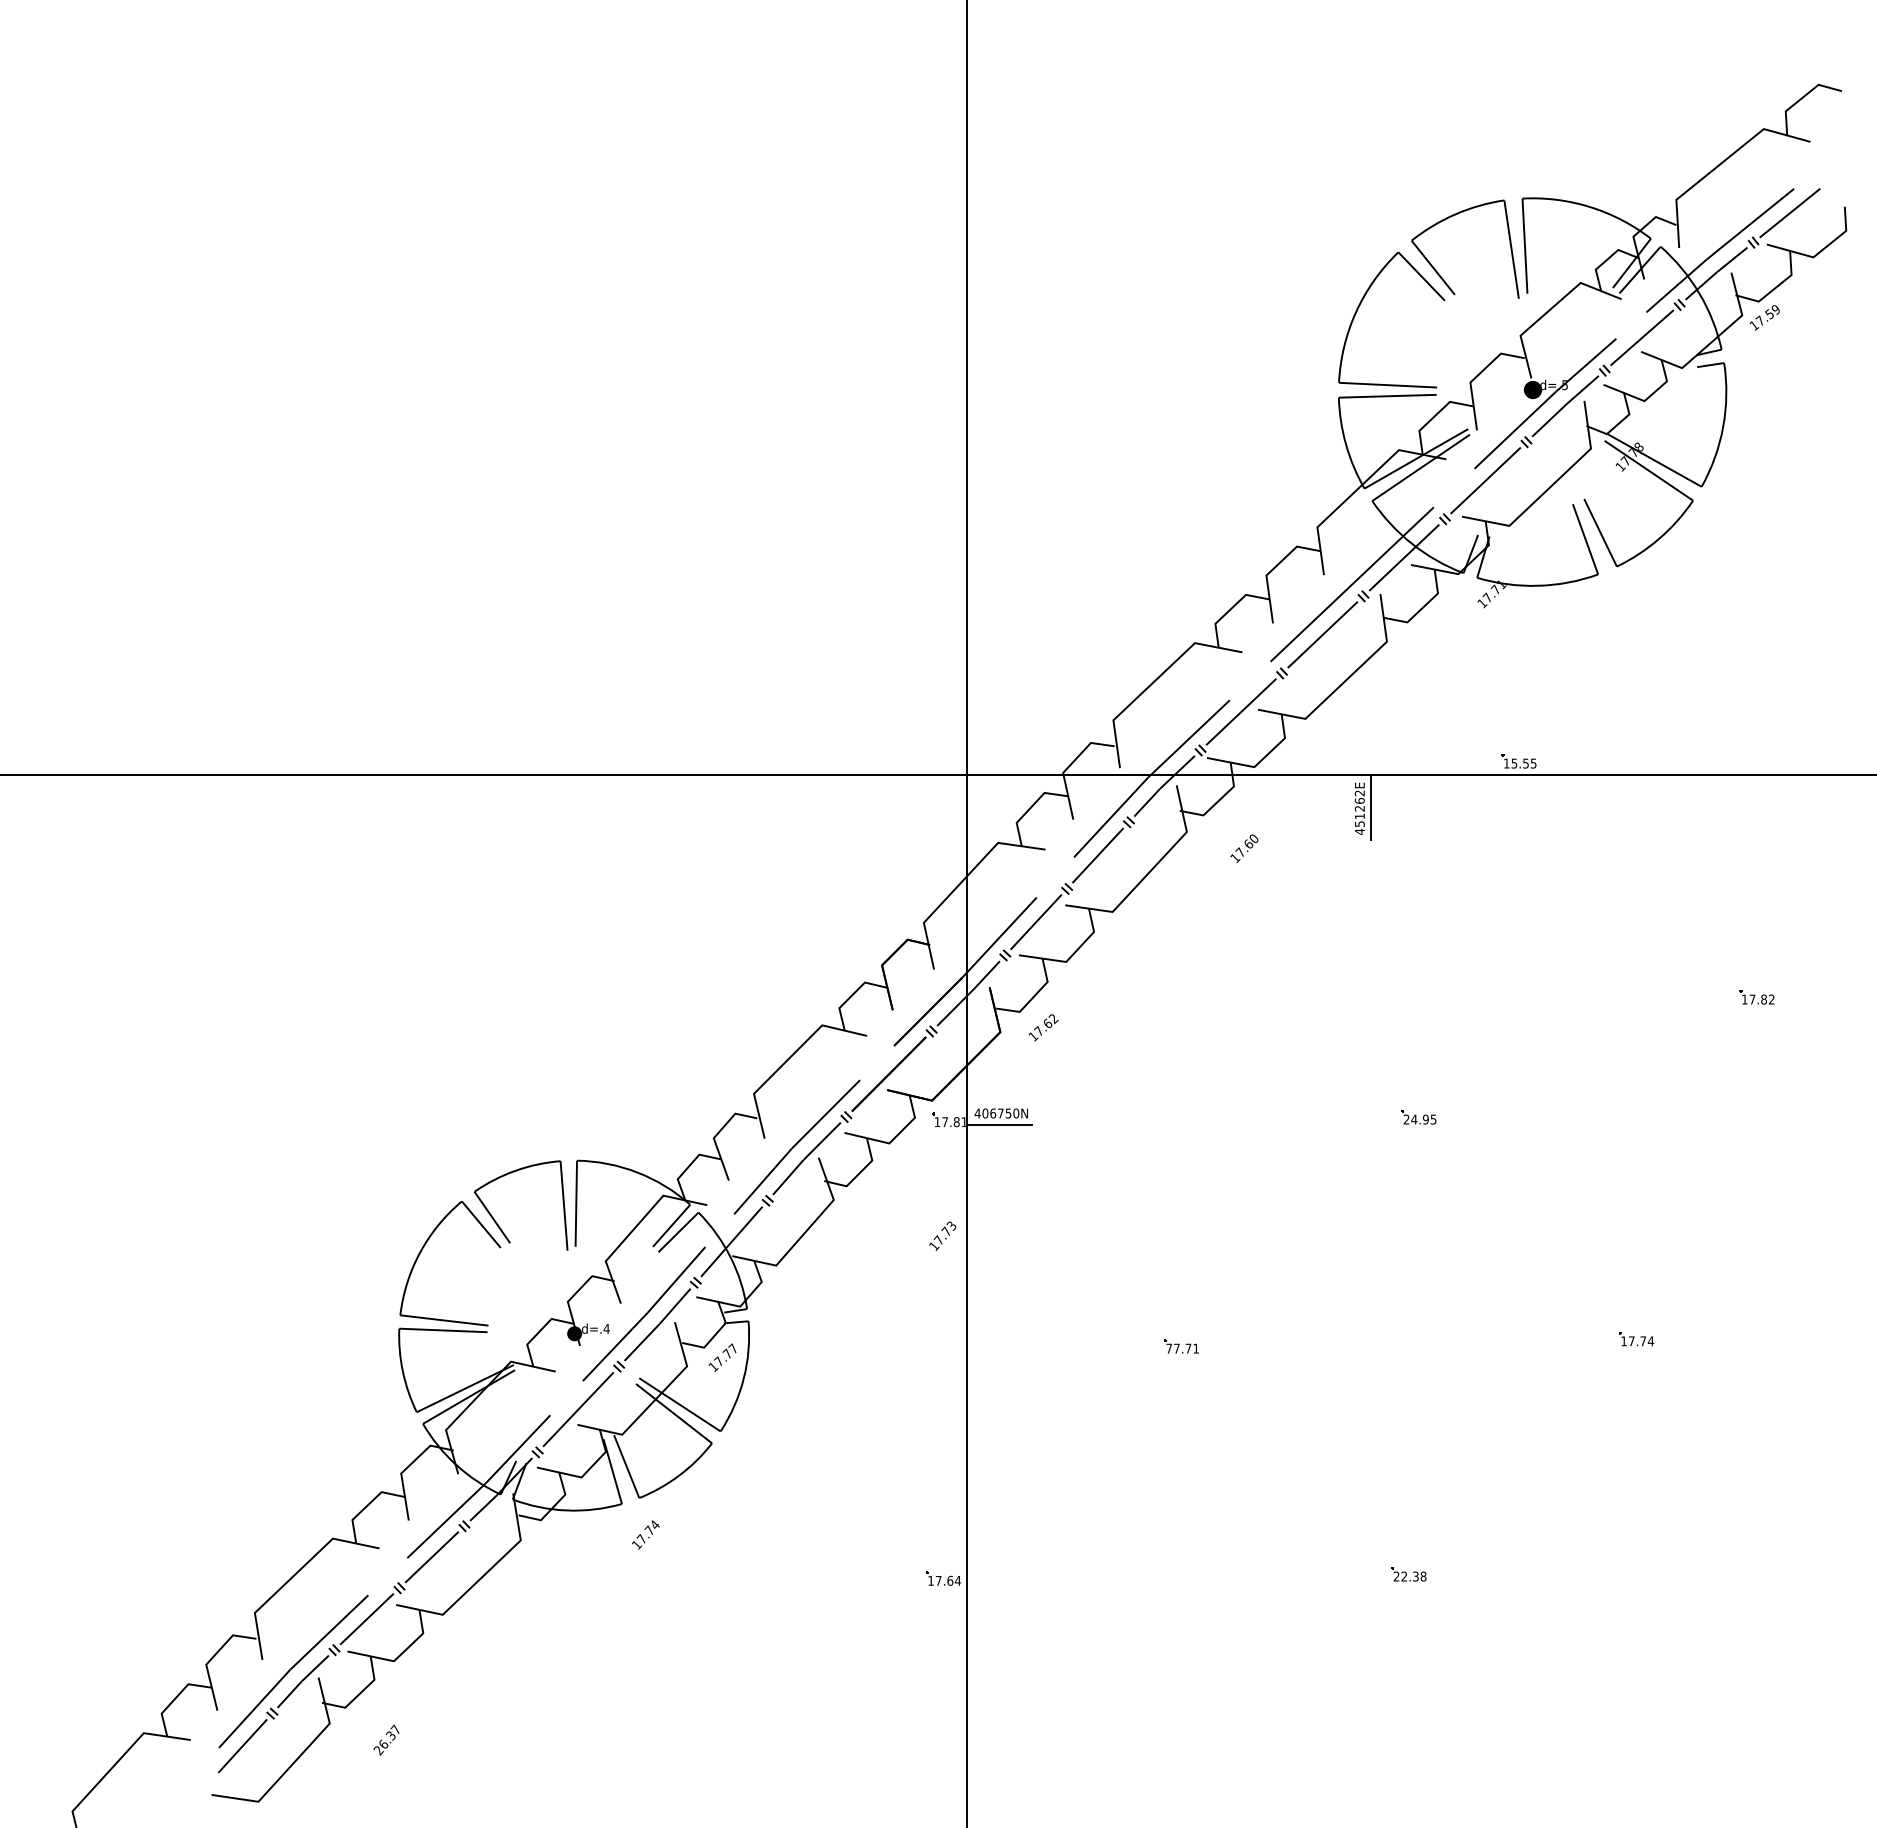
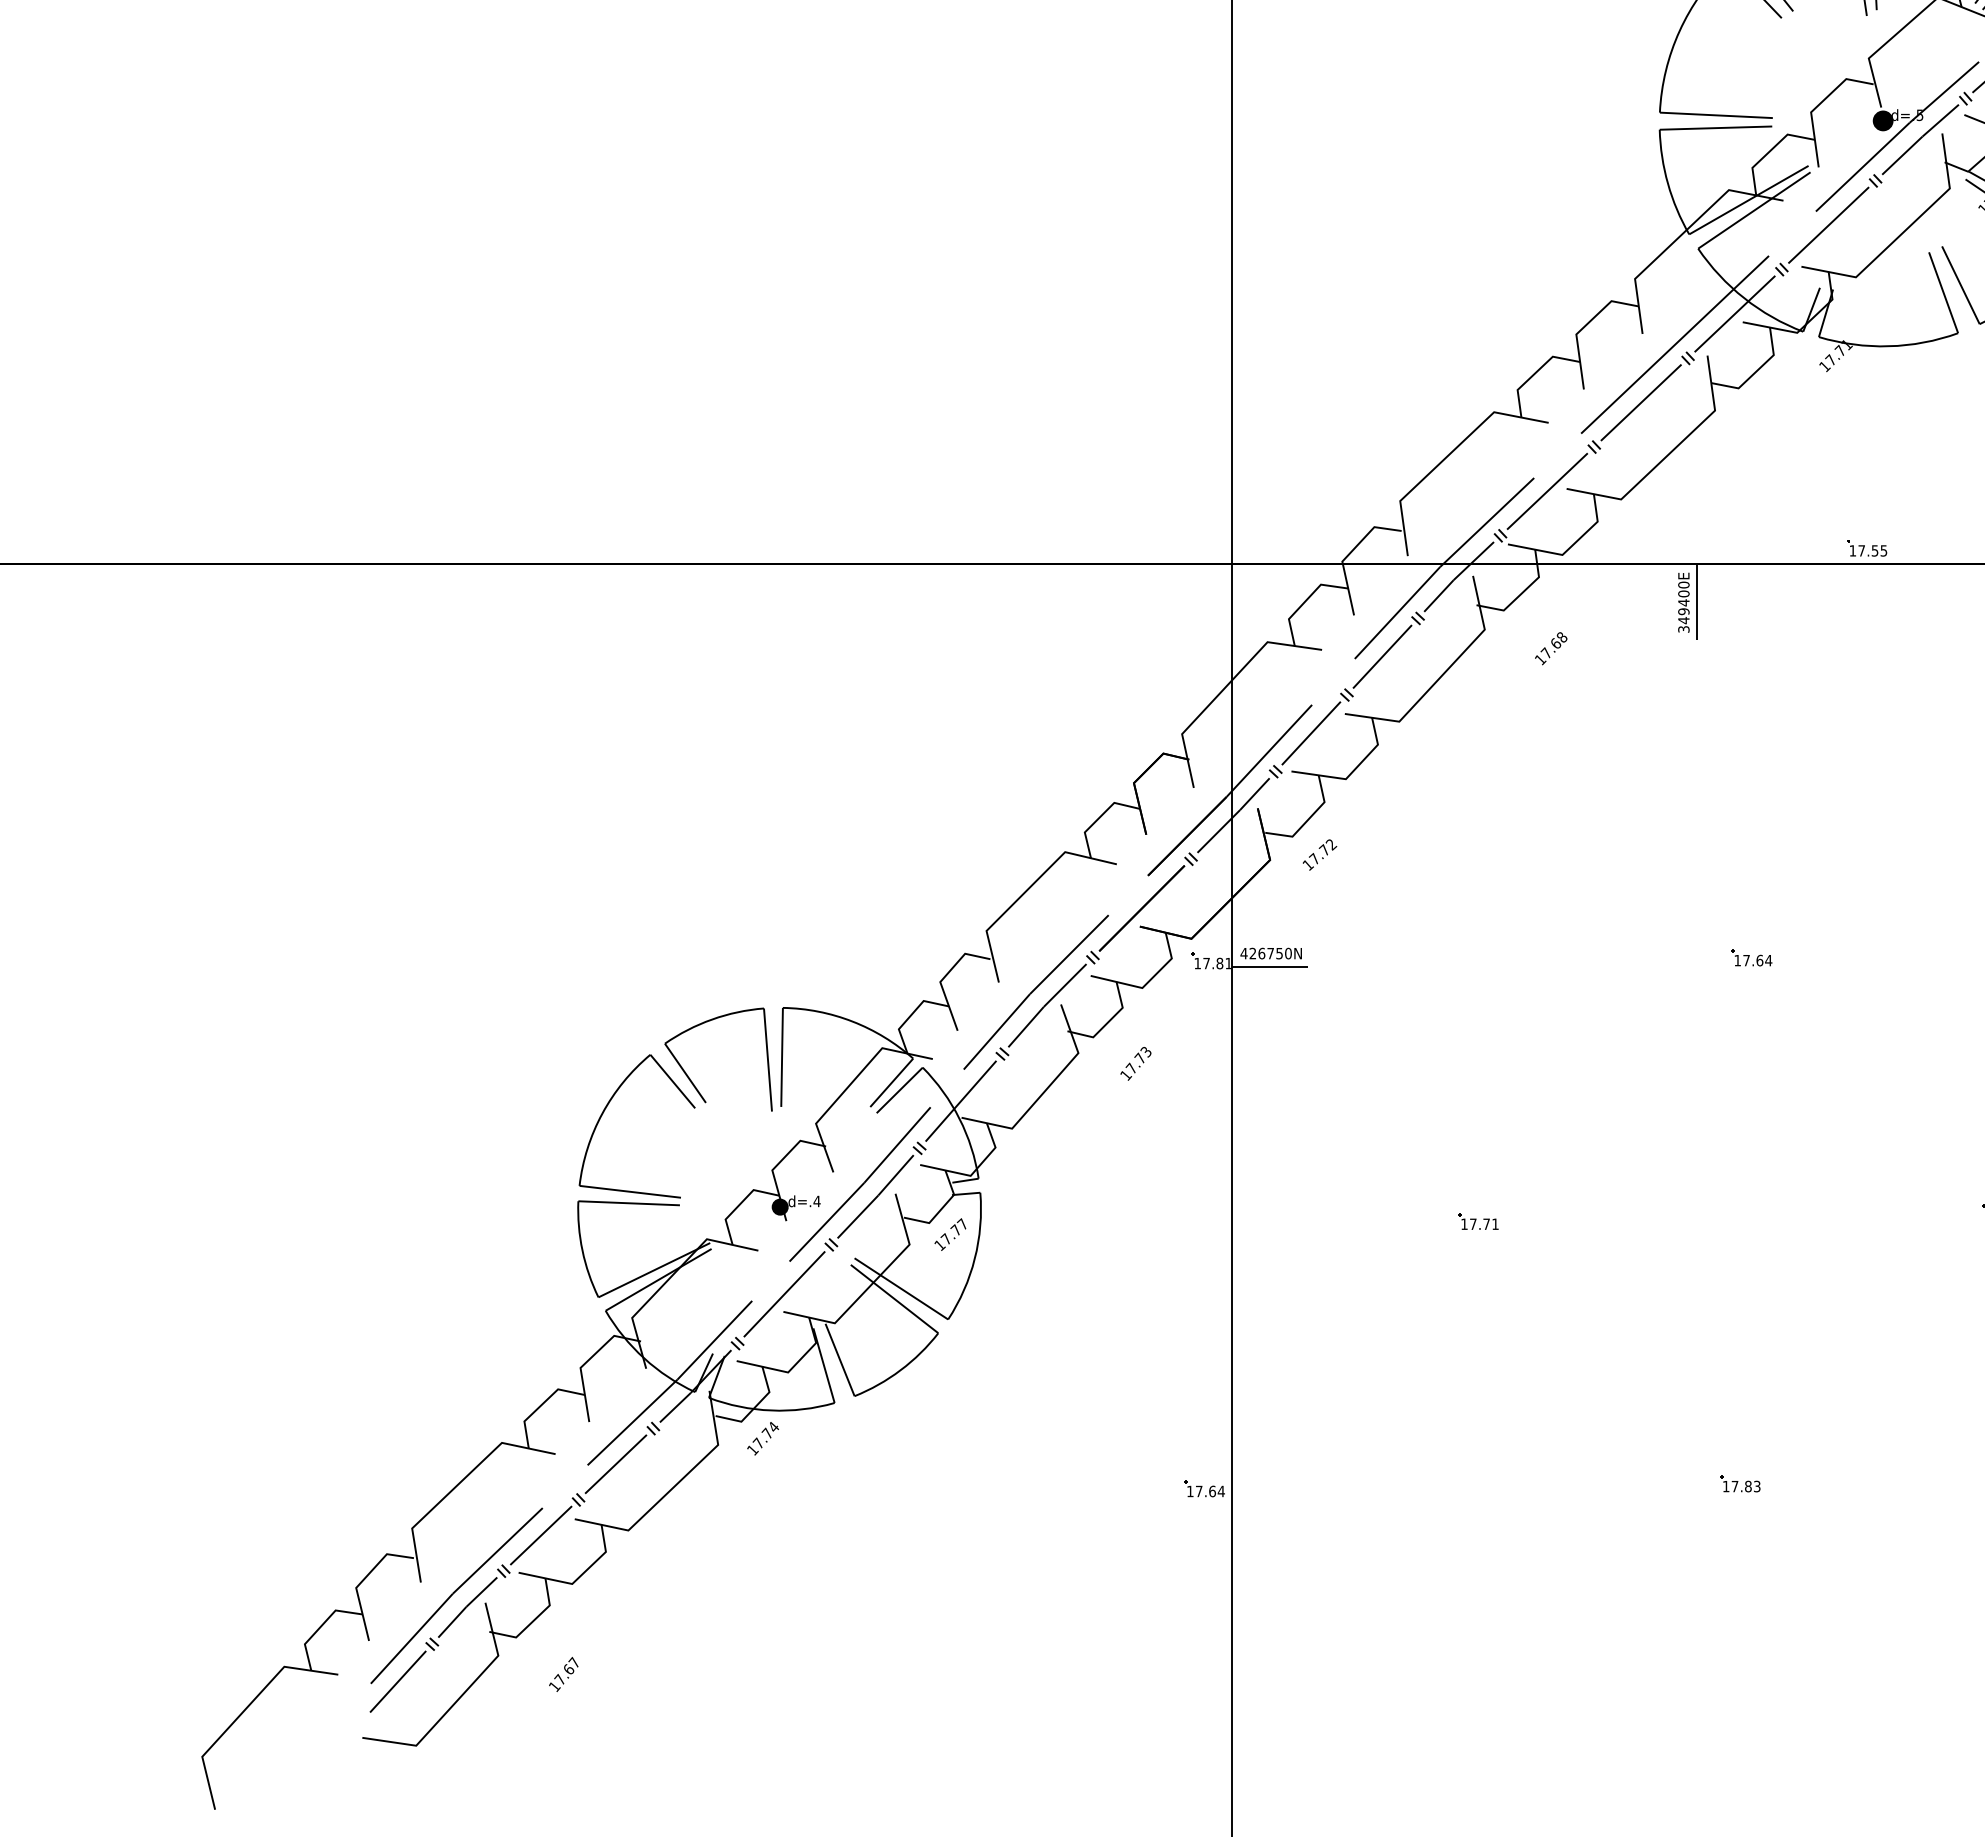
text: (1514, 763) -> (1861, 550), 15.55 -> 17.55
text: (1359, 812) -> (1683, 607), 451262E -> 349400E
text: (1253, 838) -> (1561, 637), 17.60 -> 17.68
text: (1047, 1022) -> (1324, 848), 17.62 -> 17.72
text: (985, 1113) -> (1253, 953), 406750N -> 426750N
text: (1419, 1119) -> (1752, 960), 24.95 -> 17.64
text: (942, 1235) -> (1135, 1062), moved
text: (1168, 1348) -> (1463, 1224), 77.71 -> 17.71
text: (645, 1534) -> (762, 1438), moved
text: (1409, 1576) -> (1740, 1486), 22.38 -> 17.83
text: (384, 1743) -> (561, 1678), 26.37 -> 17.67

